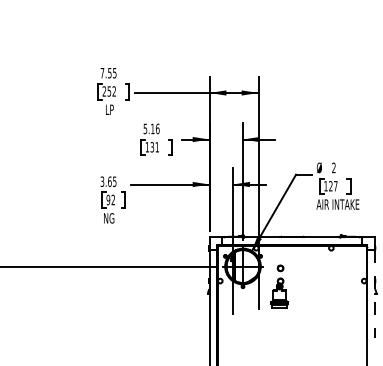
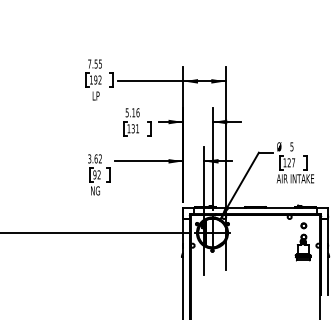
text: (106, 91) -> (93, 80), 252 -> 192
text: (333, 167) -> (291, 146), 2 -> 5
text: (114, 181) -> (100, 158), 3.65 -> 3.62
part: (279, 286) -> (302, 241), moved
line: (374, 294) -> (327, 257), dashed -> solid

